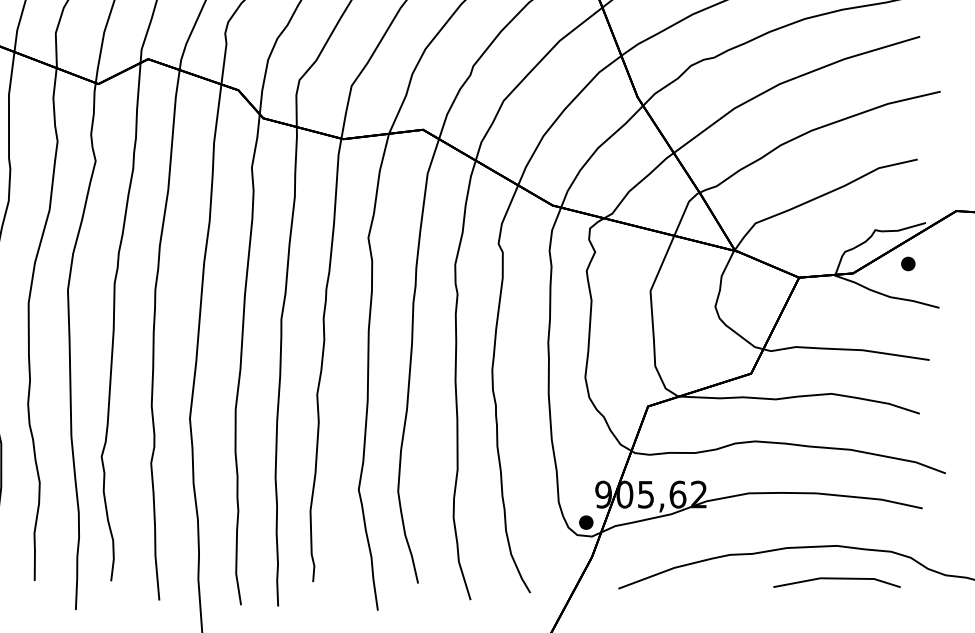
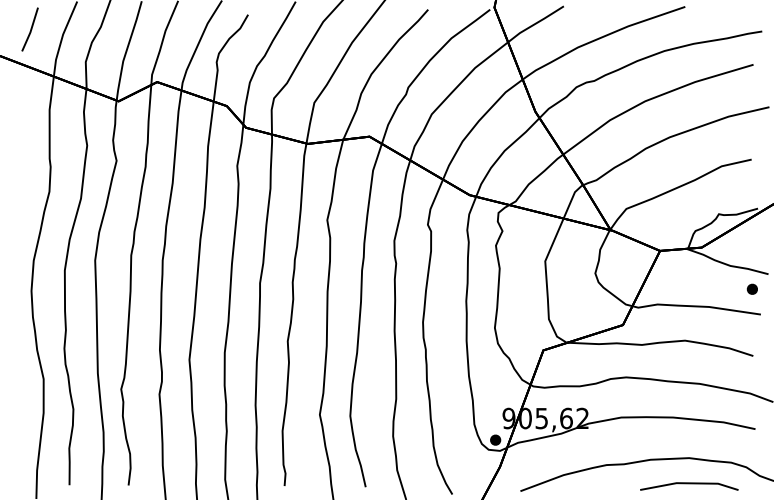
part: (907, 262) -> (751, 288), moved

